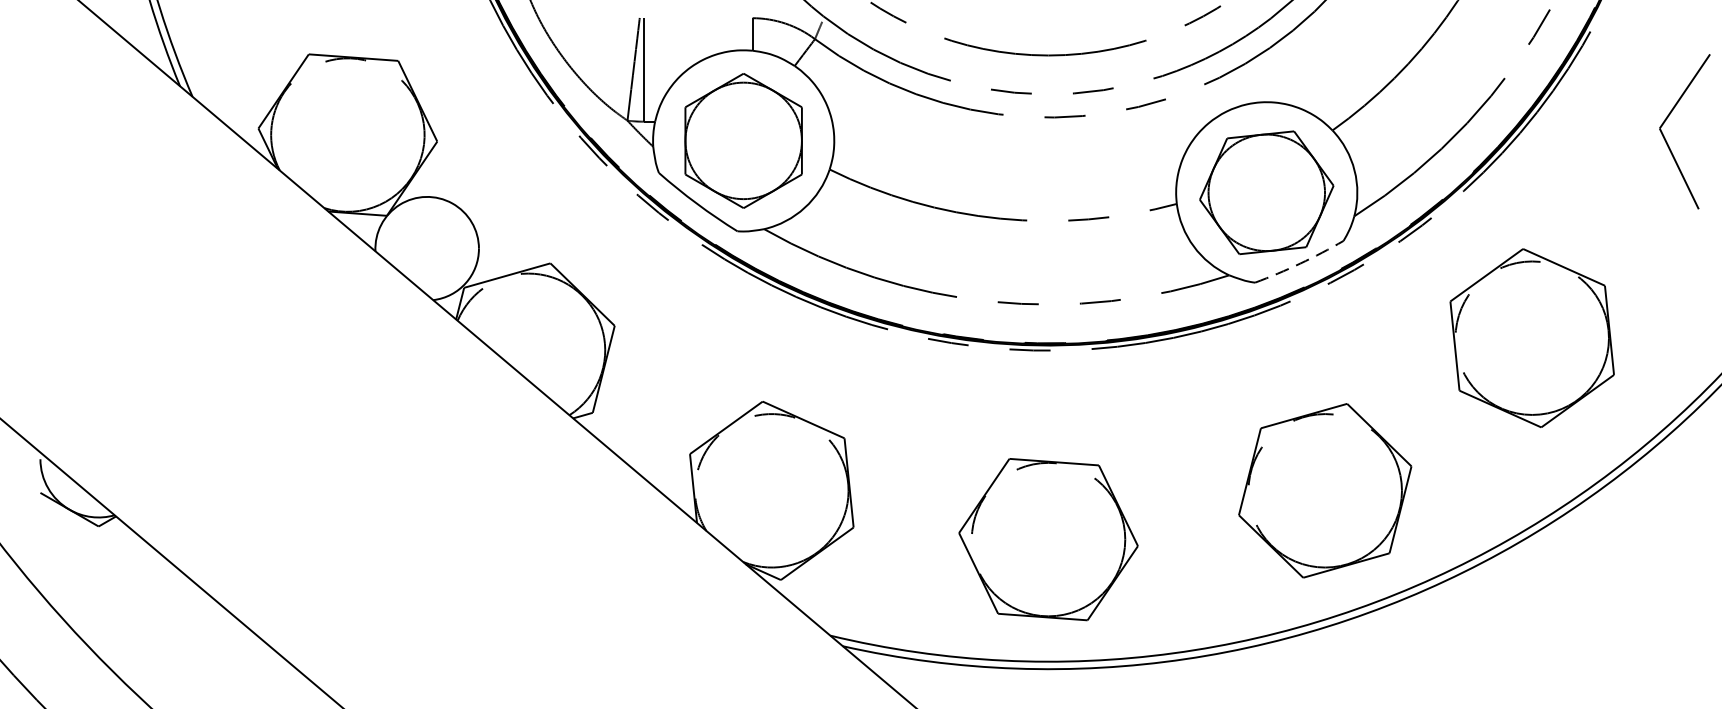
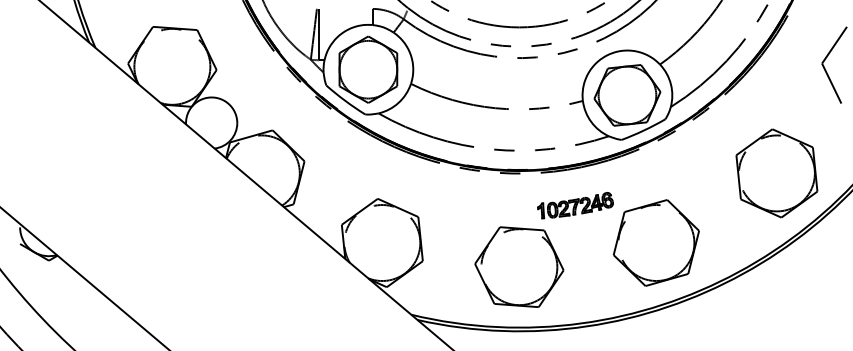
arc: (1301, 263) -> (644, 130), dashed -> solid
part: (1531, 338) -> (776, 173), moved
part: (1161, 415) -> (575, 205), added

